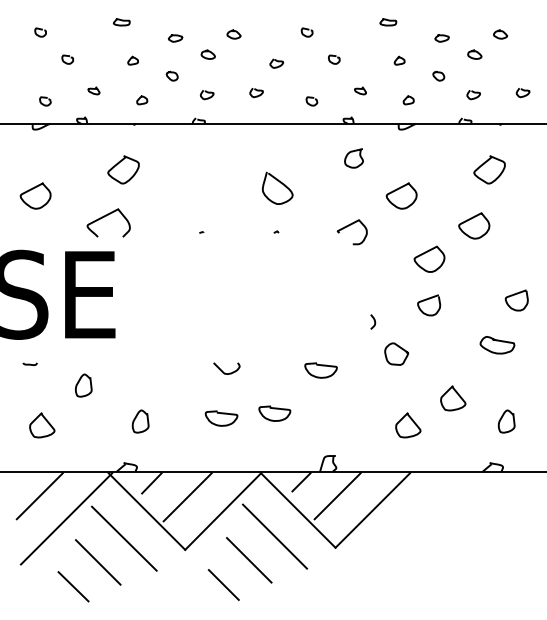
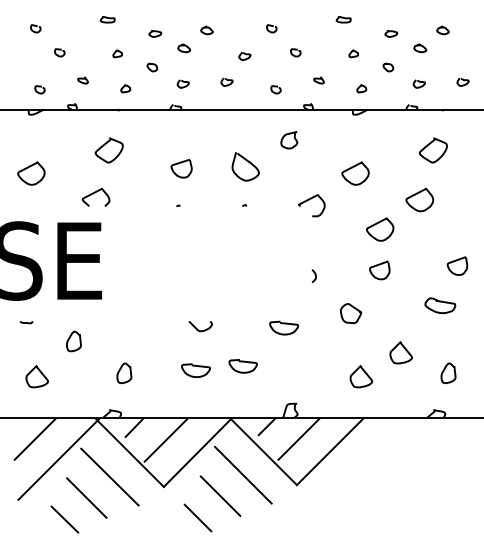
curve: (359, 157) -> (294, 139), moved
curve: (205, 184) -> (181, 163), added
part: (108, 223) -> (95, 197), size x0.71
curve: (373, 320) -> (314, 274), moved

